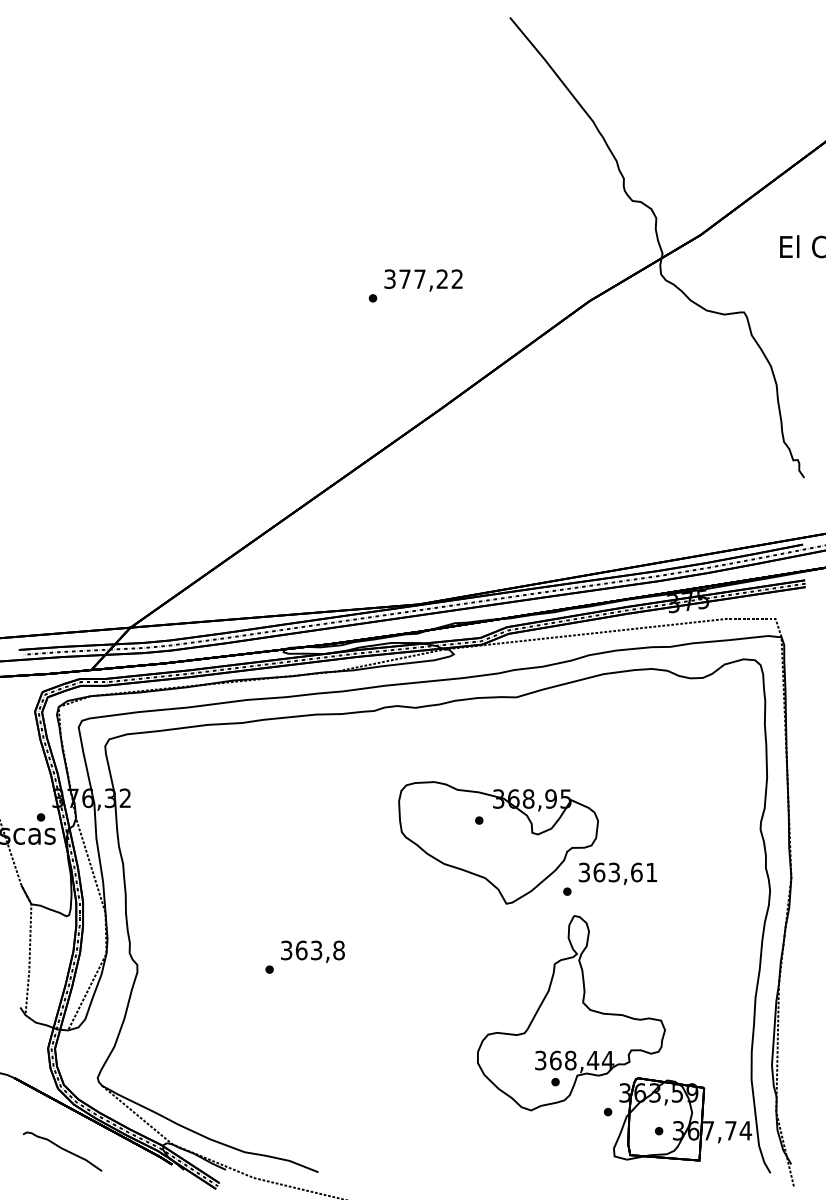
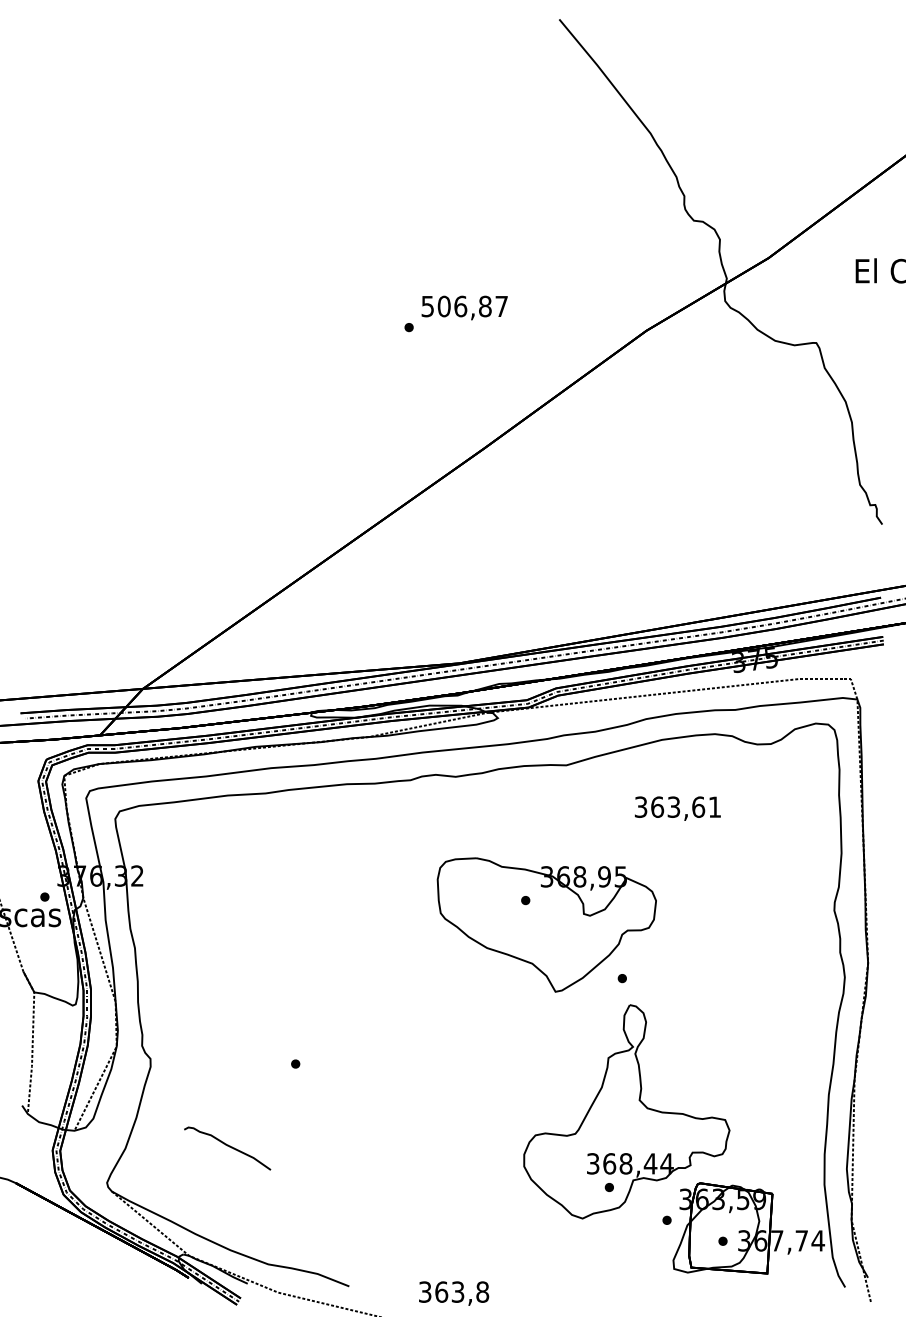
text: (423, 279) -> (464, 306), 377,22 -> 506,87
text: (617, 873) -> (677, 808), moved
text: (312, 951) -> (453, 1293), moved
curve: (63, 1150) -> (228, 1147), moved

